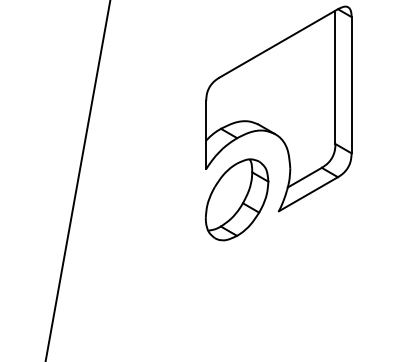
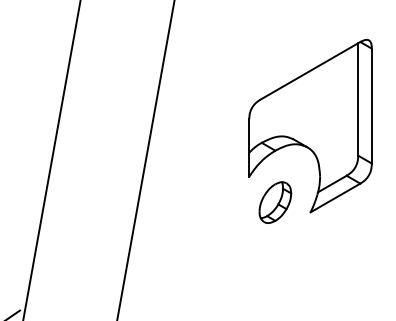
part: (237, 199) -> (275, 202), size x0.6

